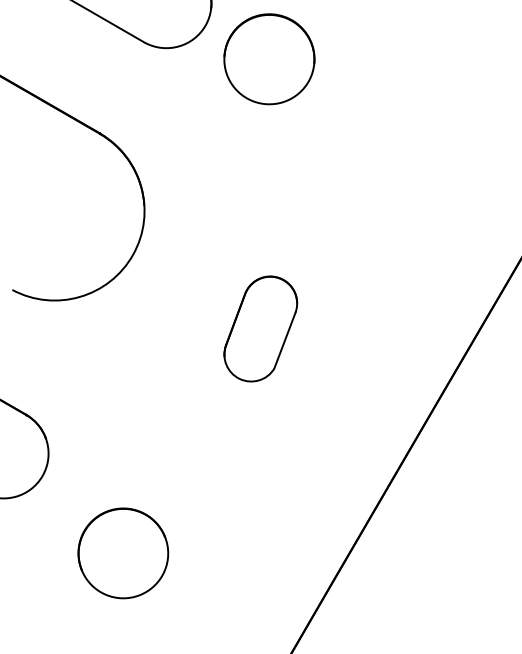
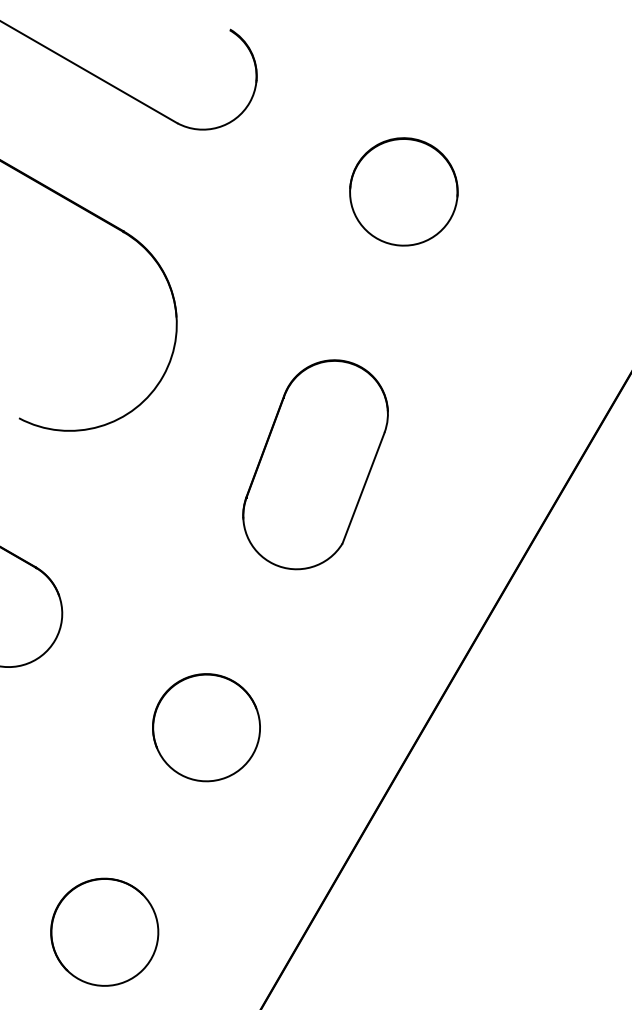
part: (269, 58) -> (403, 191), moved
part: (260, 328) -> (315, 464), size x1.67
part: (123, 553) -> (206, 727), moved

